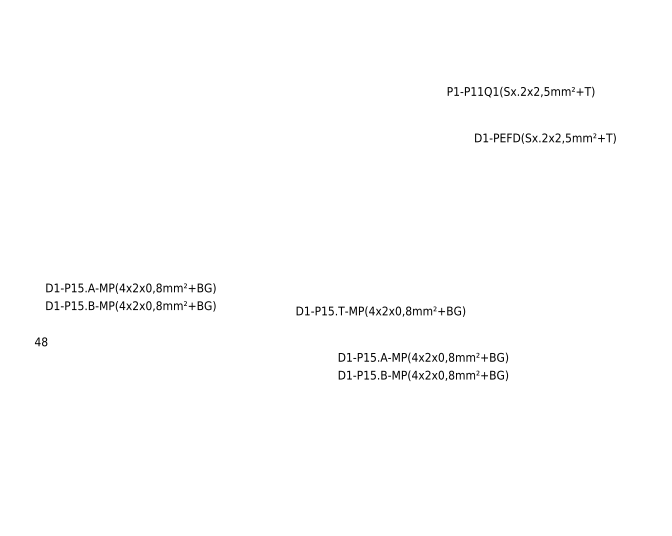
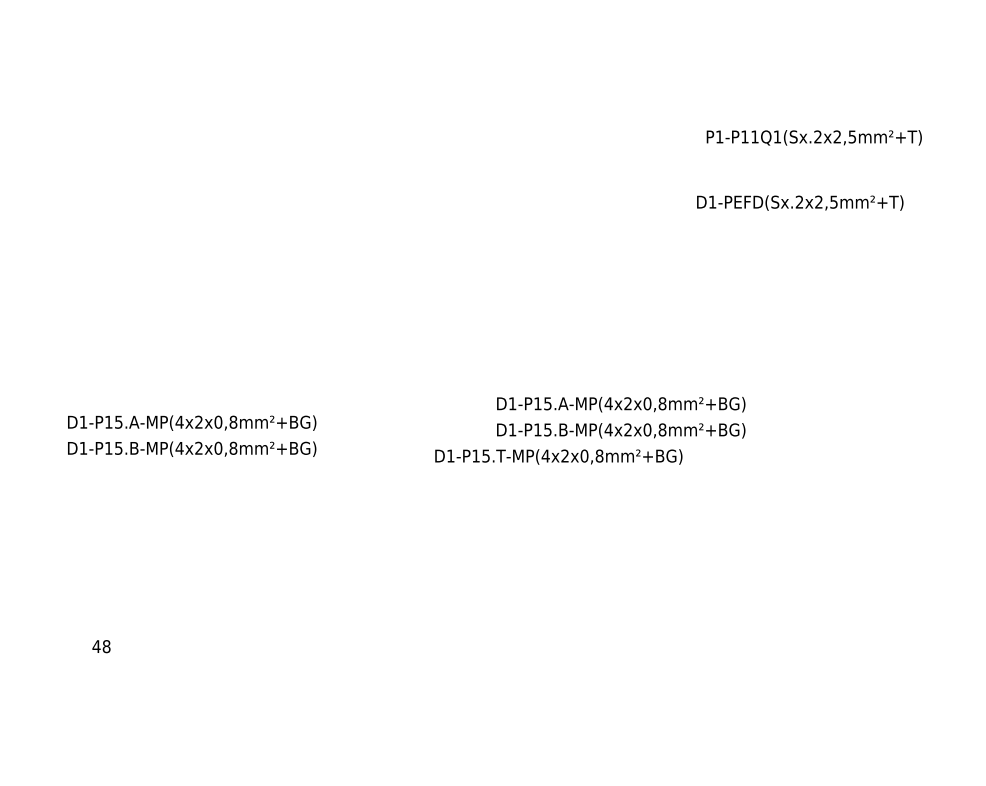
text: (520, 91) -> (813, 136), moved
text: (41, 341) -> (102, 646), moved
text: (422, 366) -> (619, 417), moved

